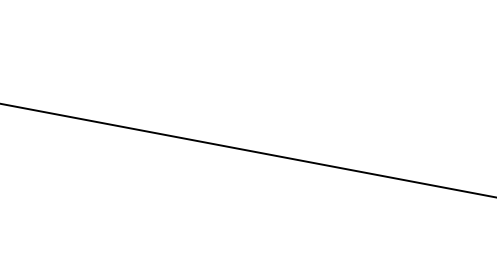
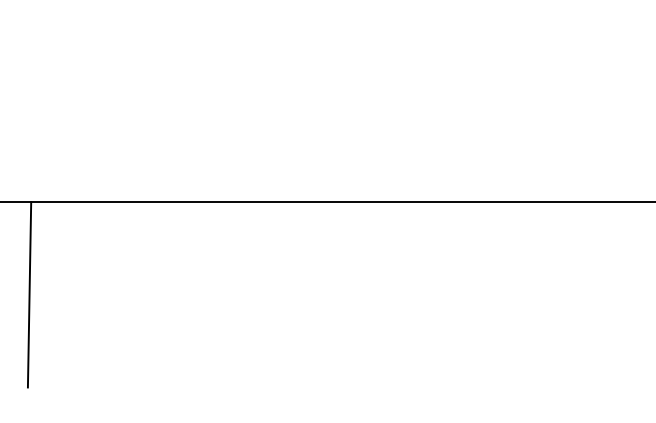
line: (35, 190) -> (29, 294), added

